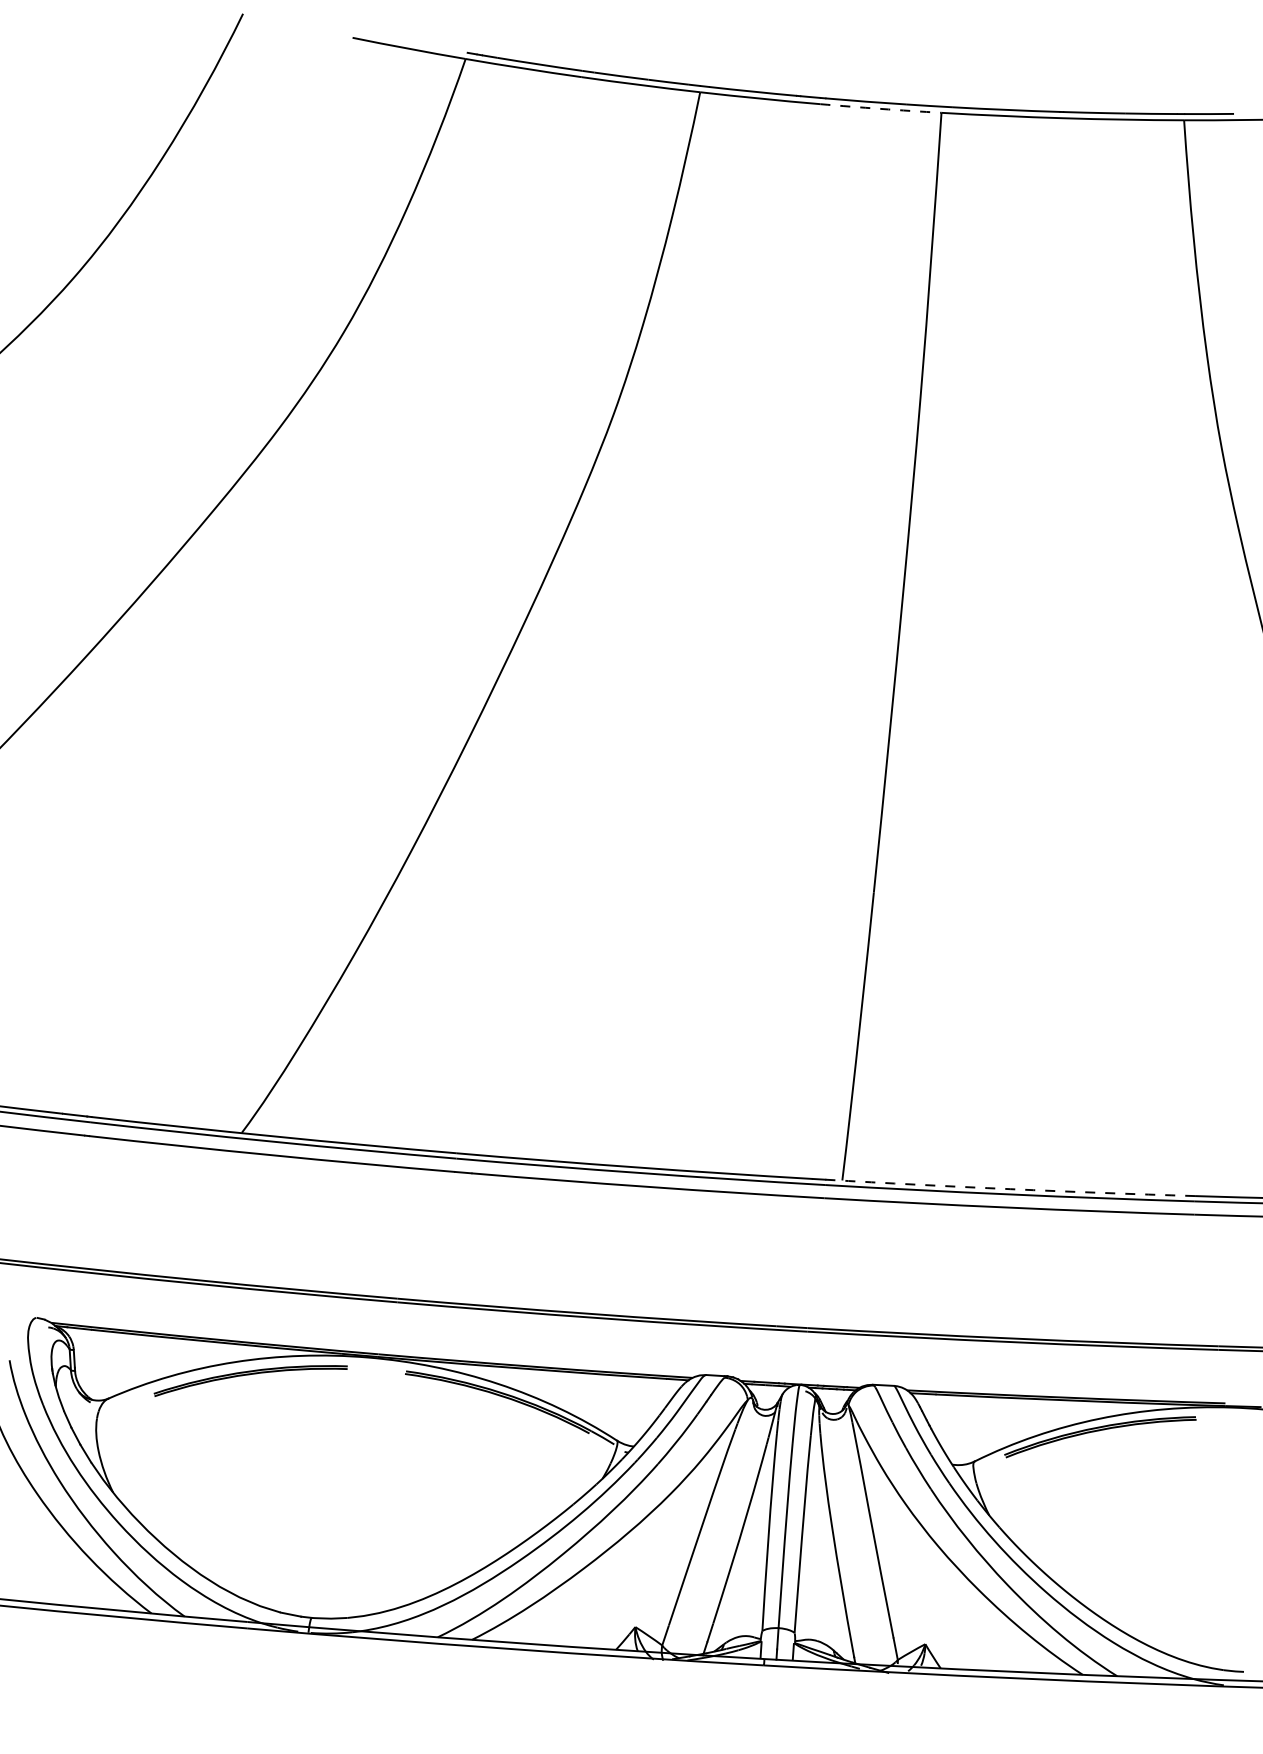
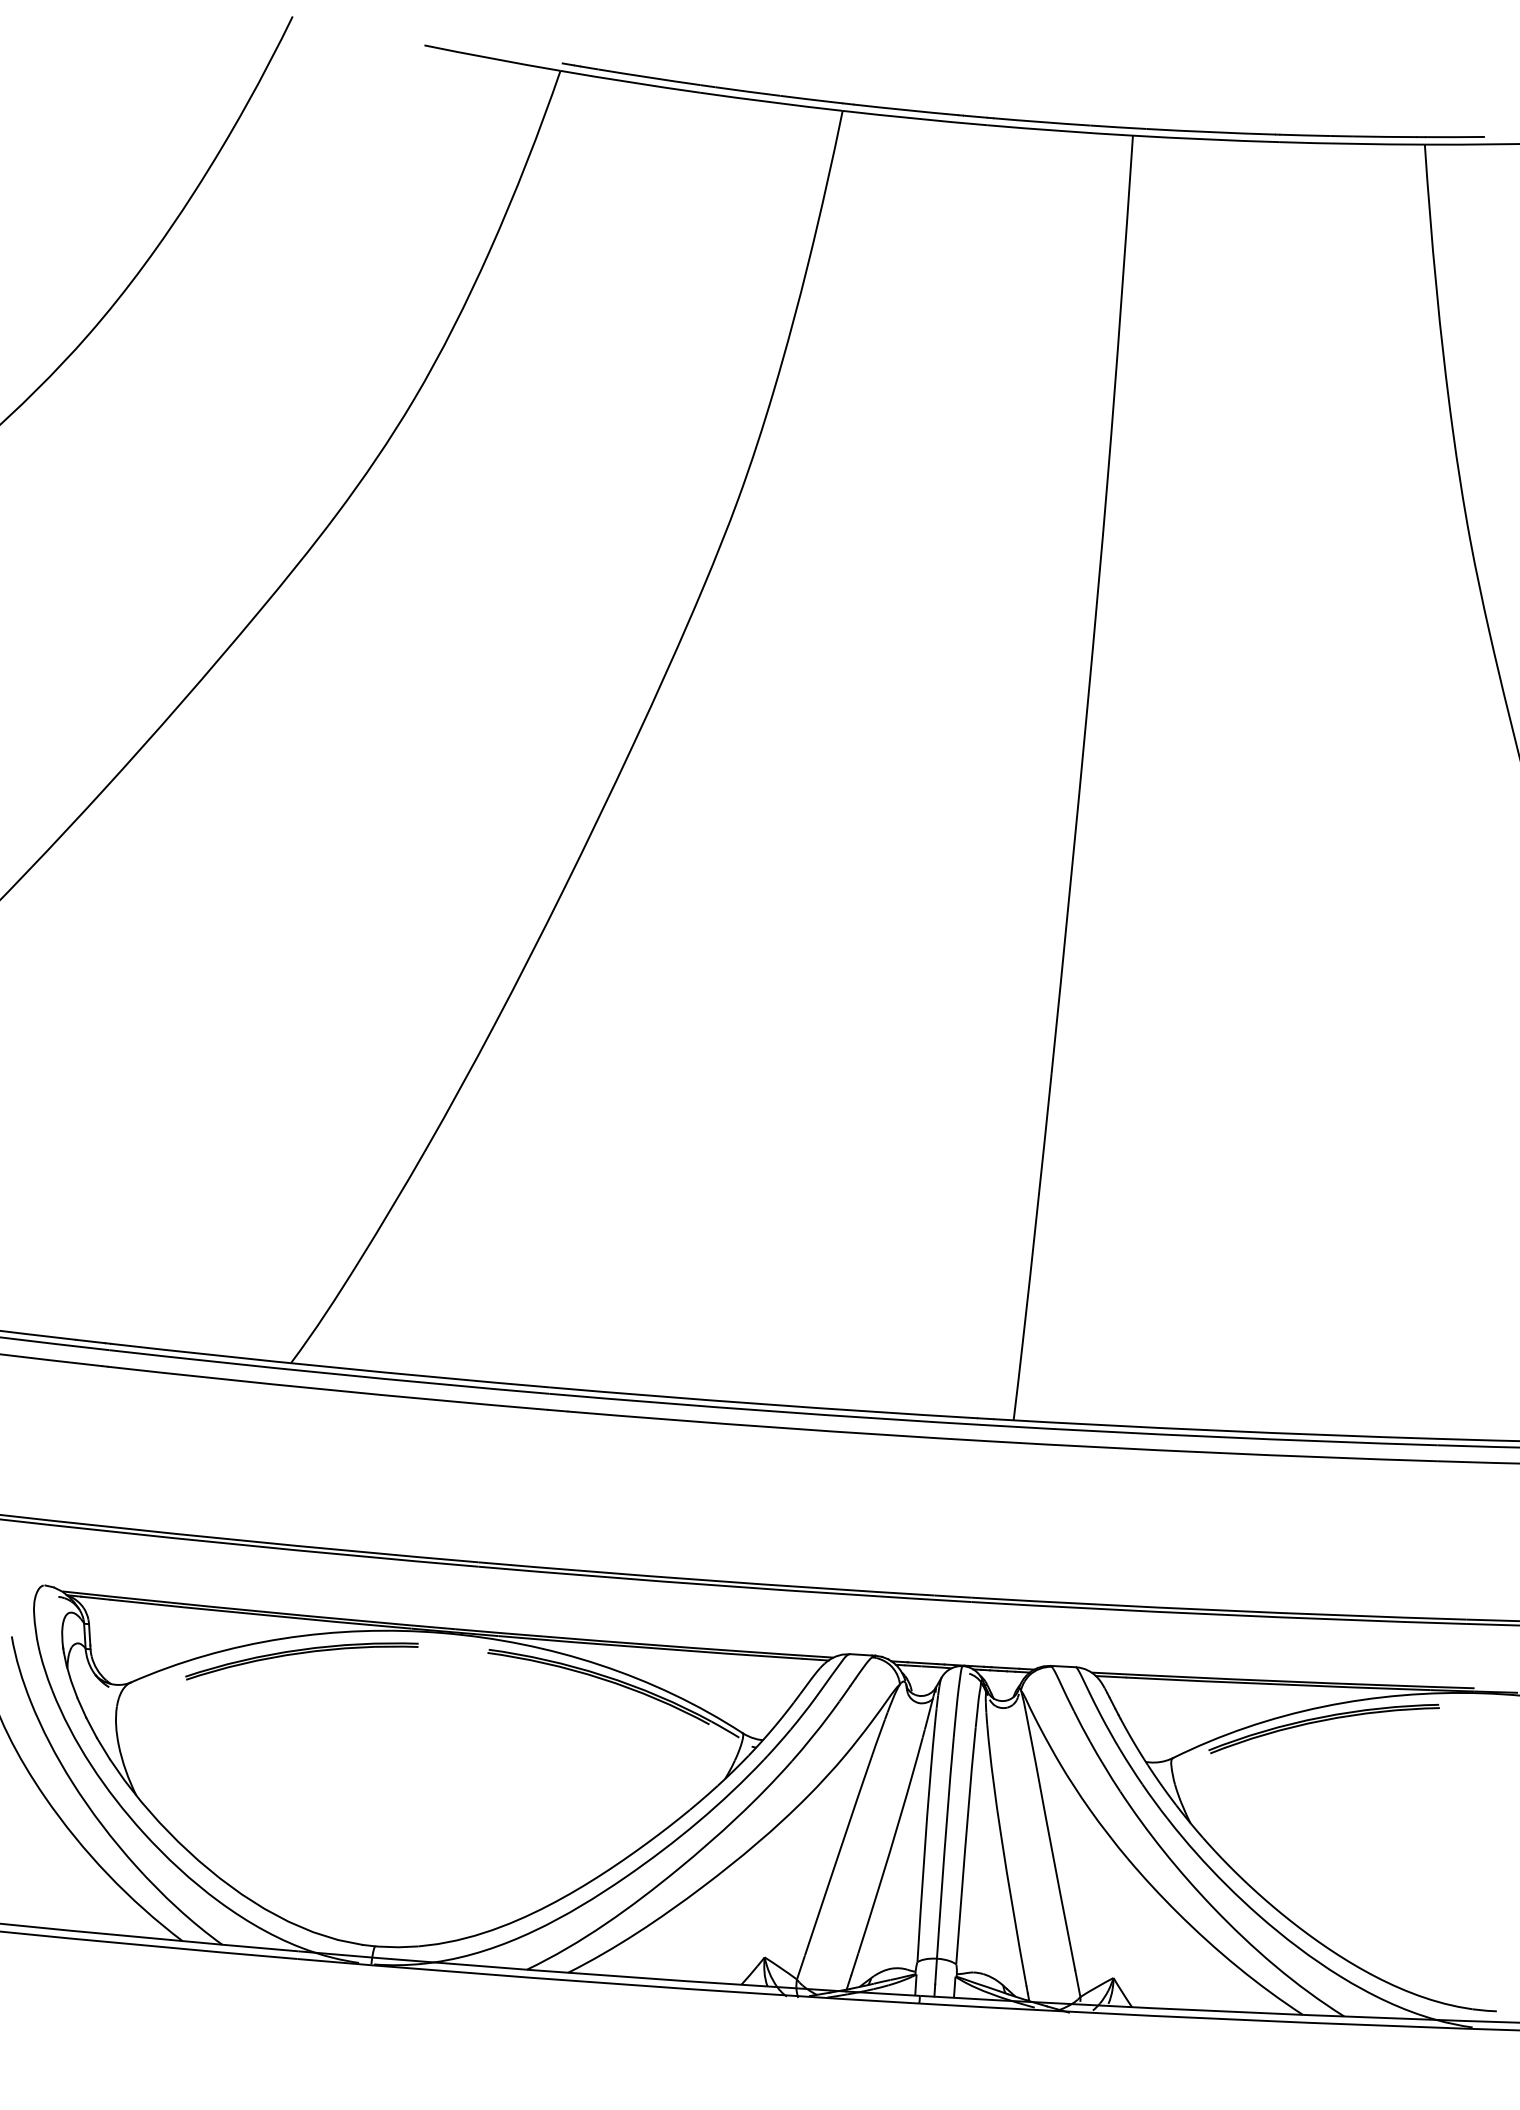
arc: (881, 108) -> (1060, 130), dashed -> solid
arc: (1010, 1189) -> (1215, 1430), dashed -> solid

